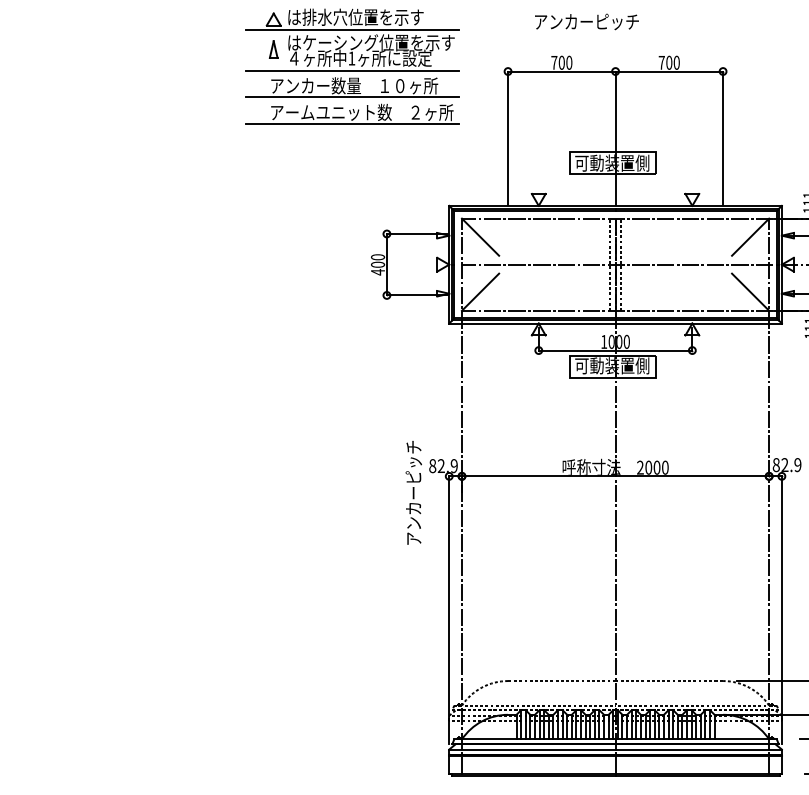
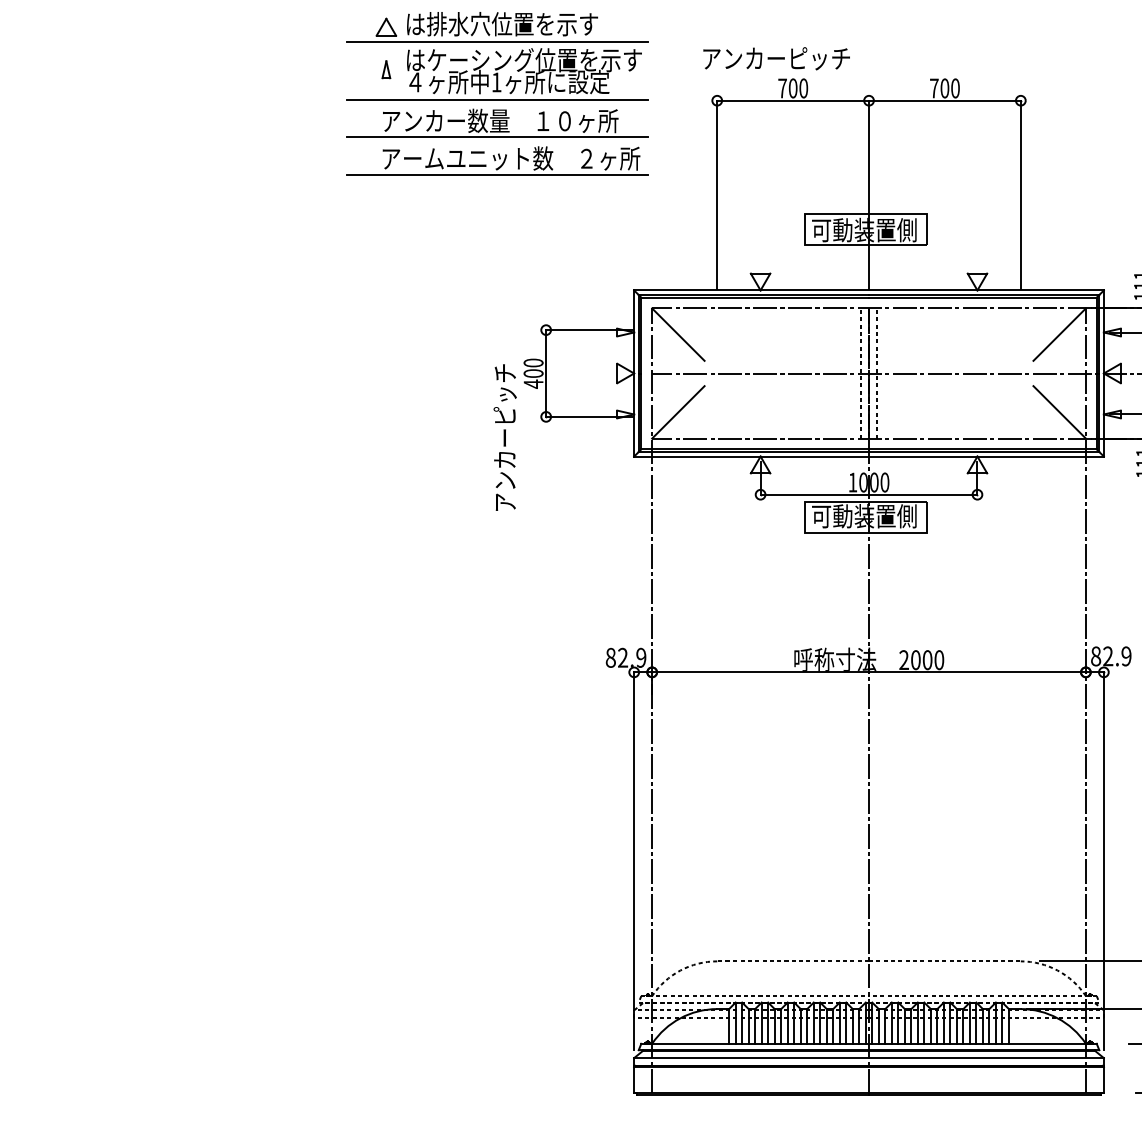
text: (586, 21) -> (776, 58), moved
part: (273, 49) -> (386, 69), size x0.71
text: (413, 492) -> (504, 437), moved

